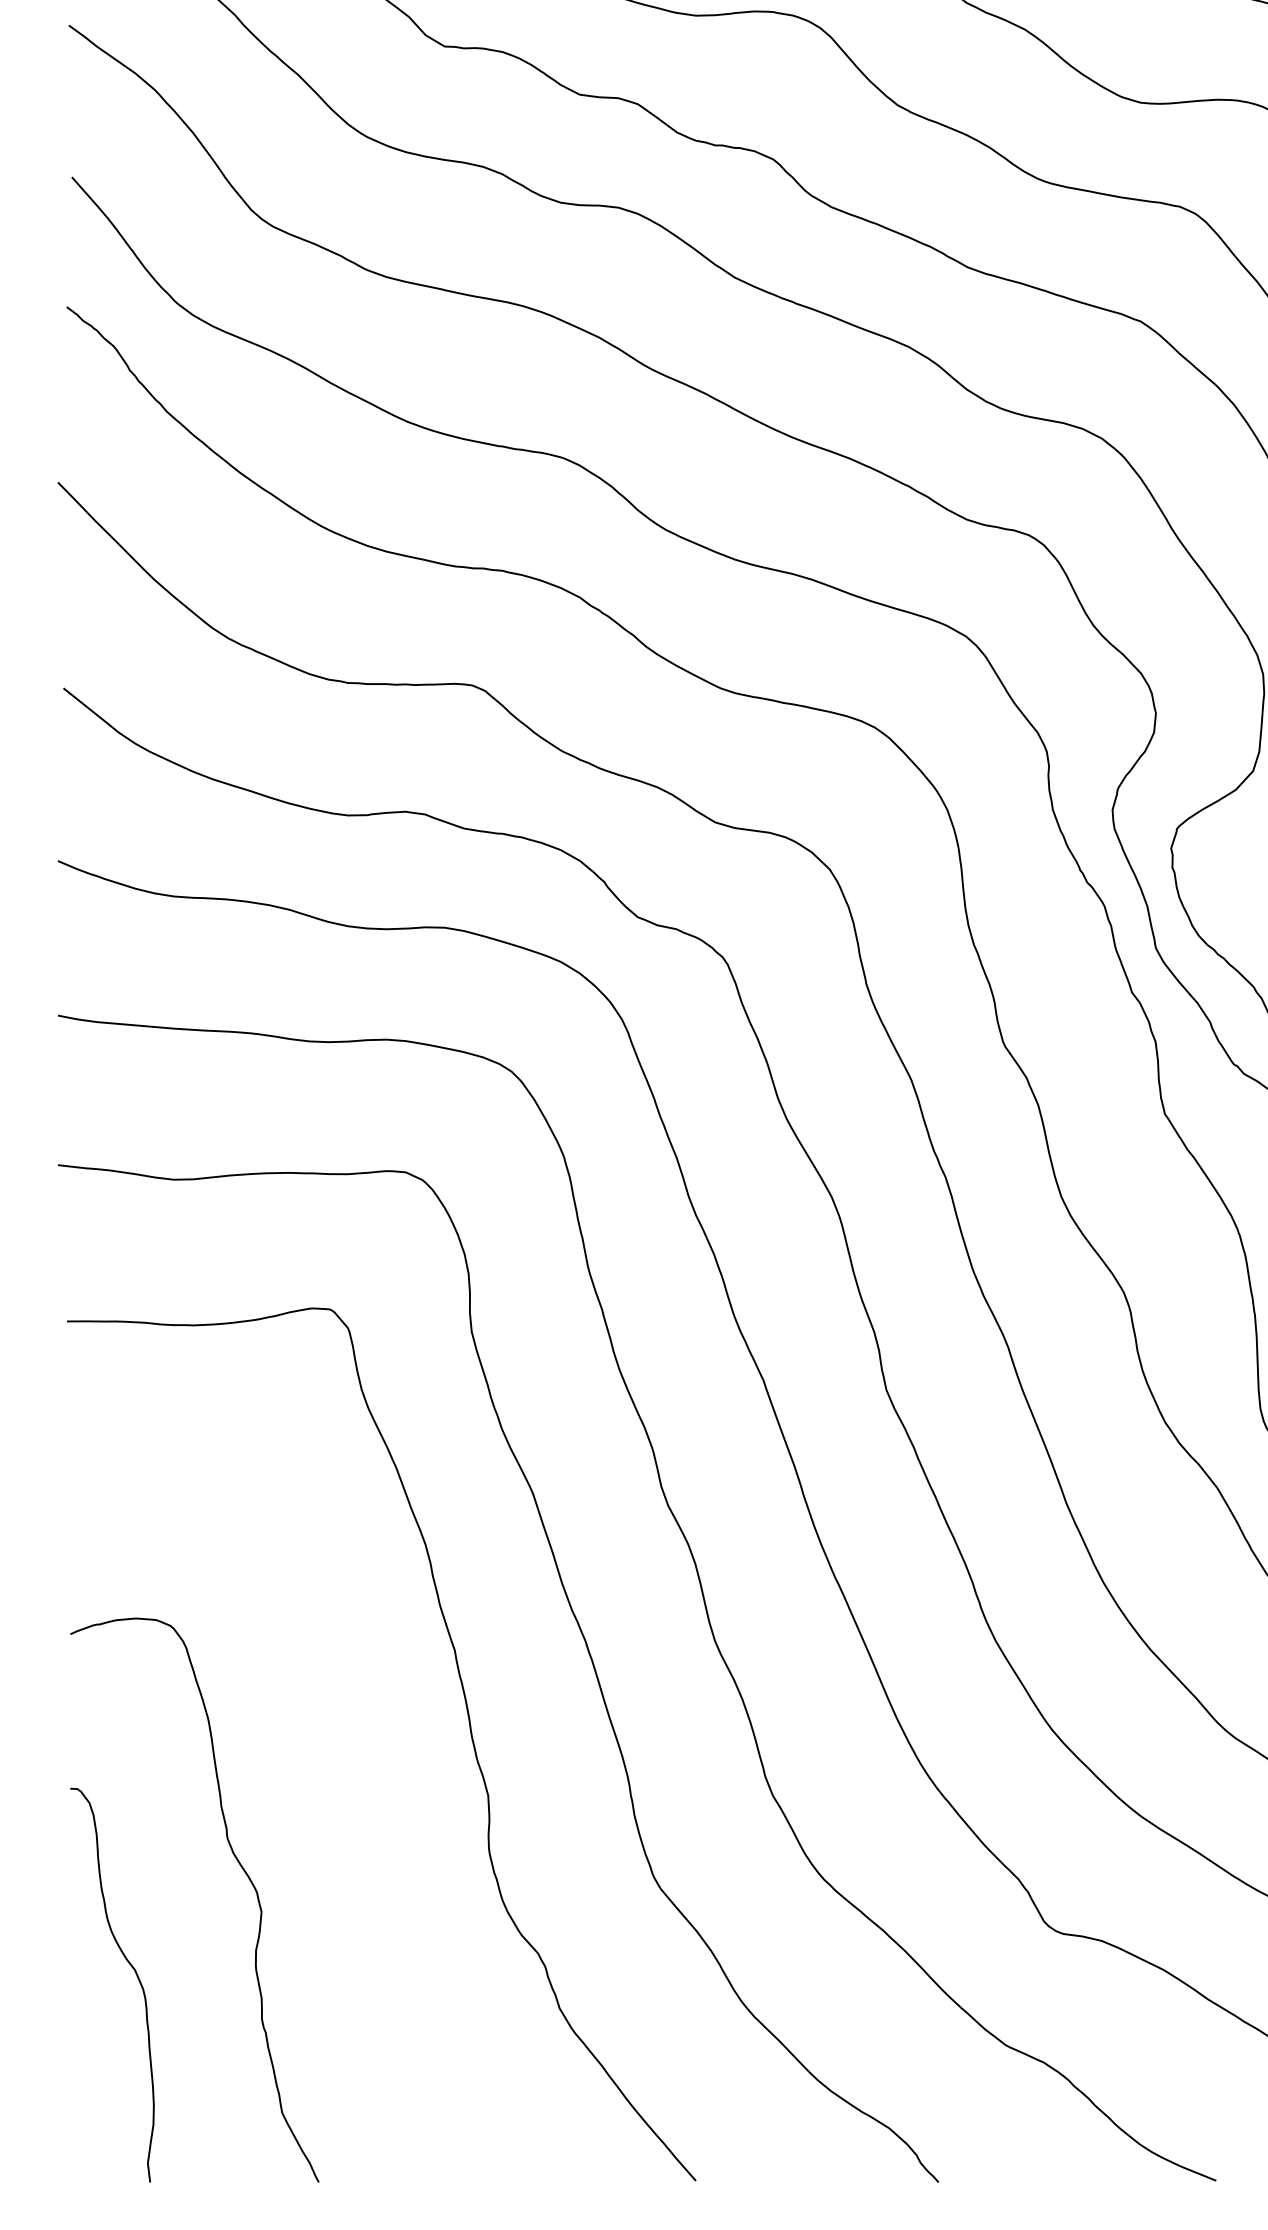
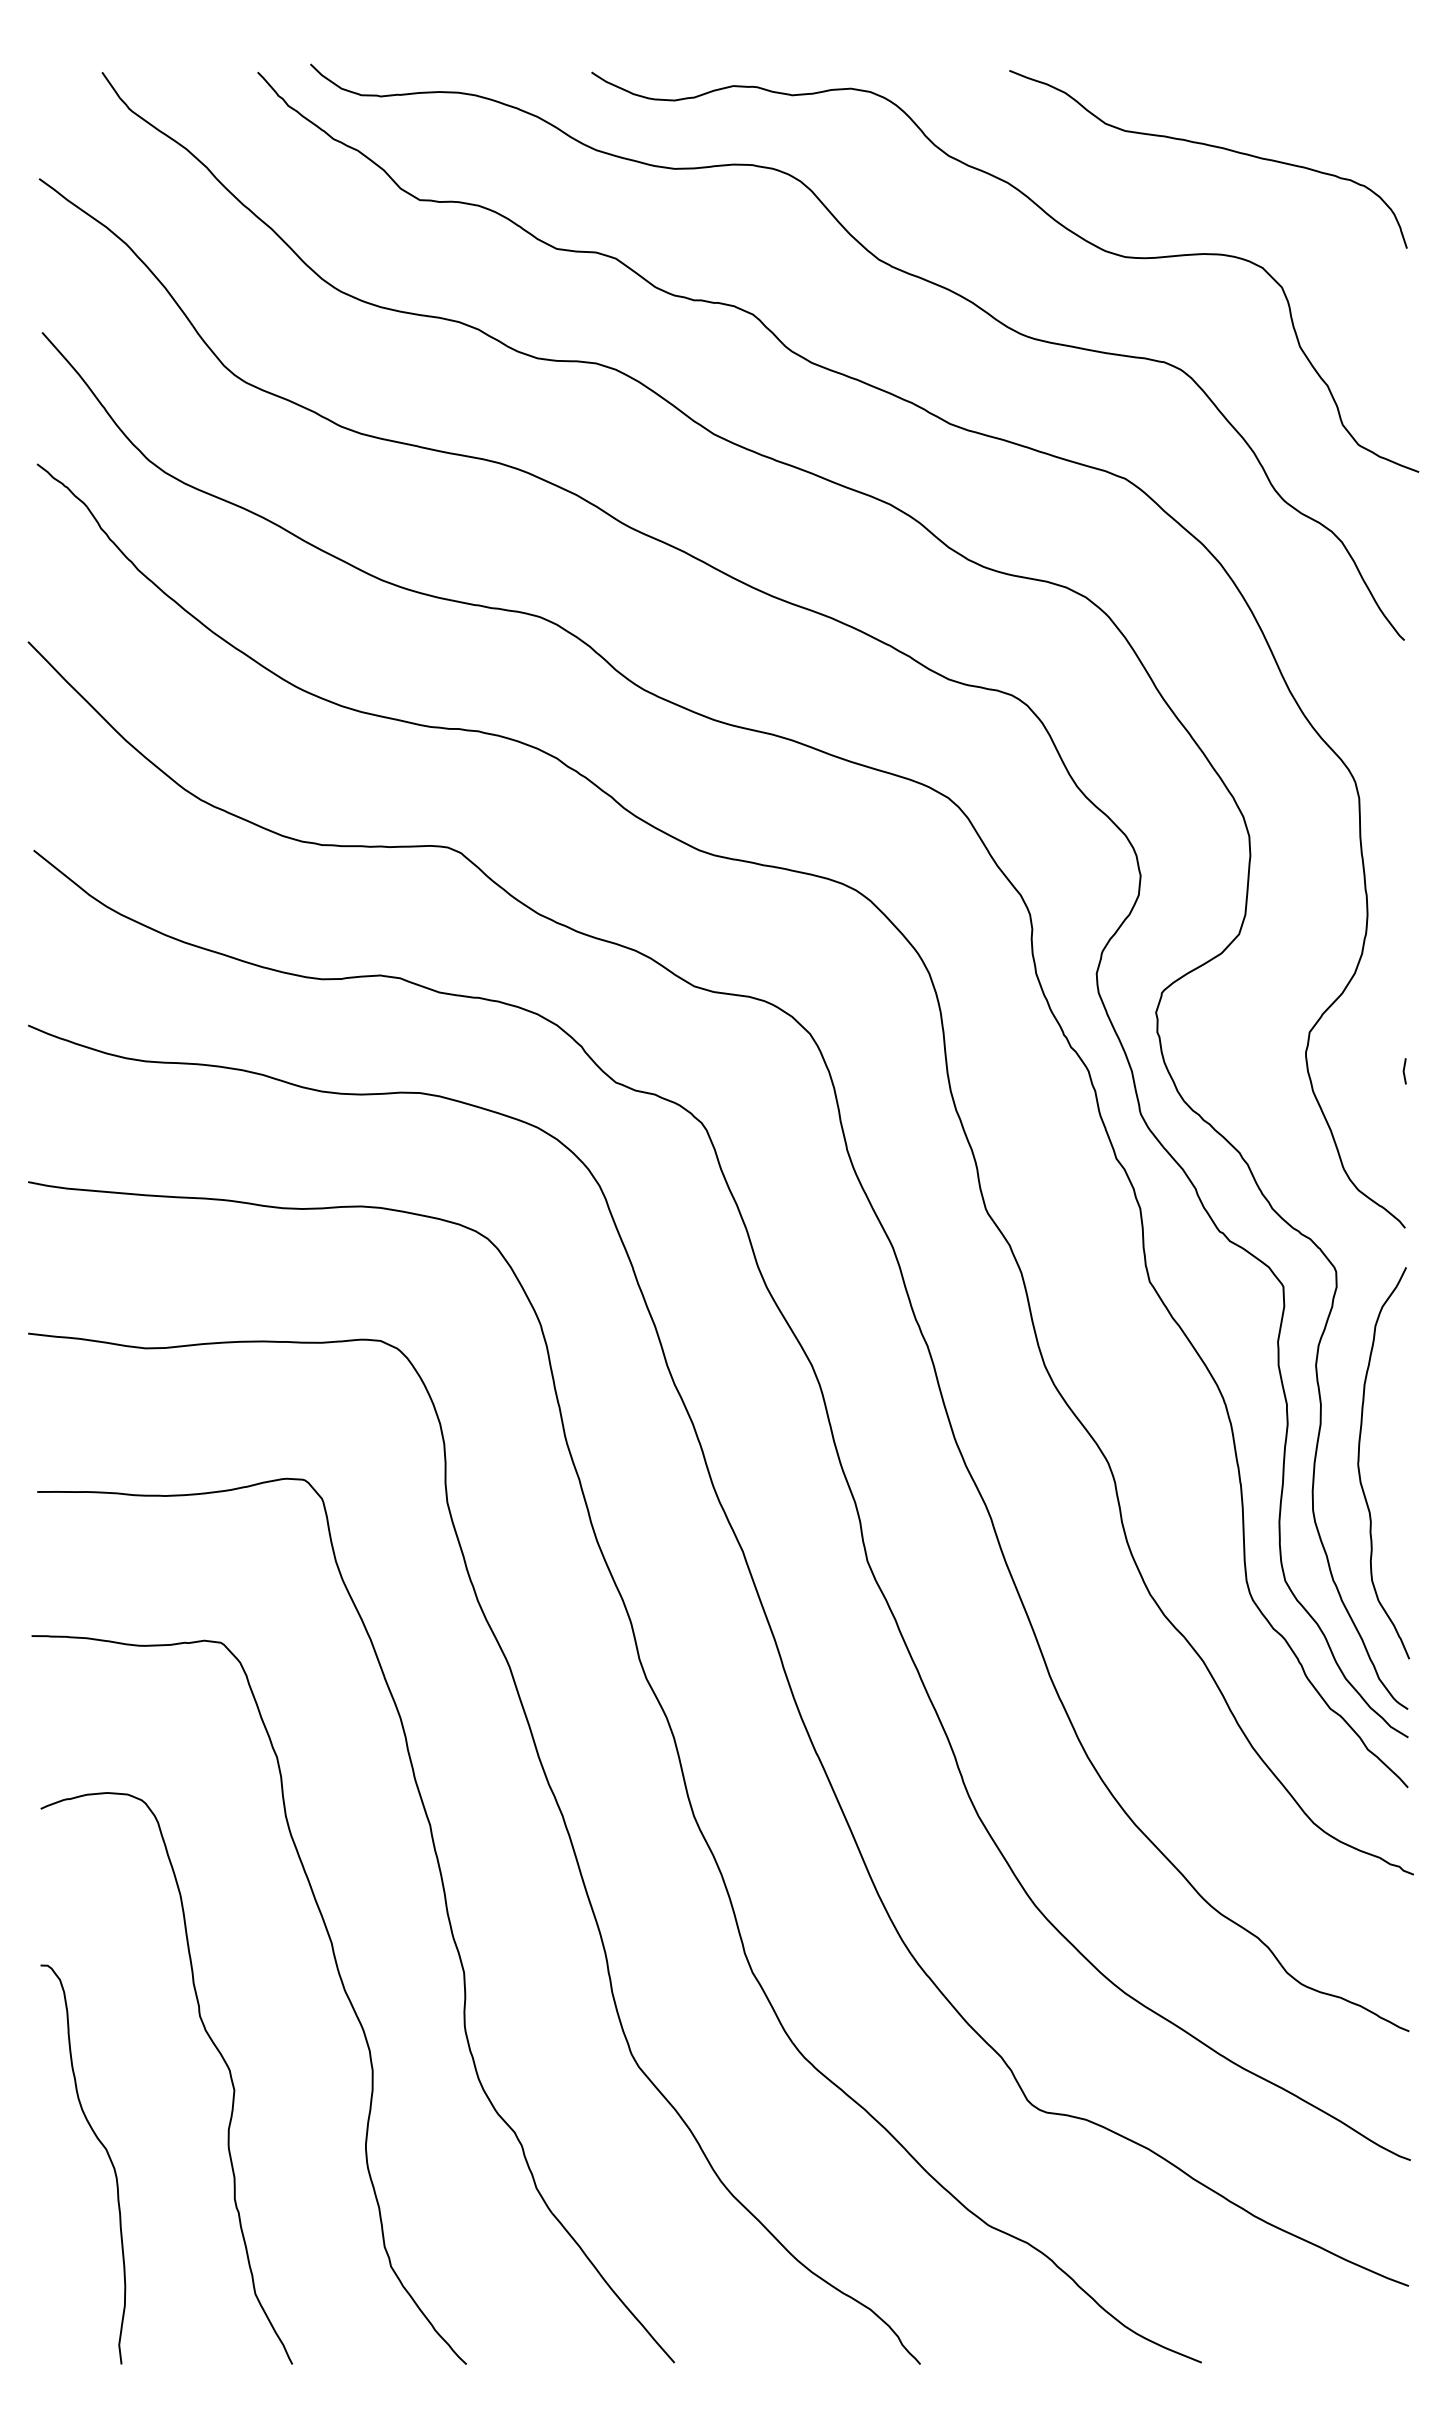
curve: (363, 1795) -> (337, 1972), added

